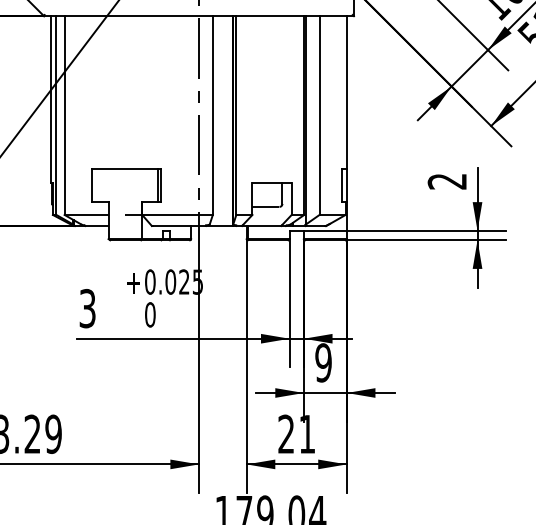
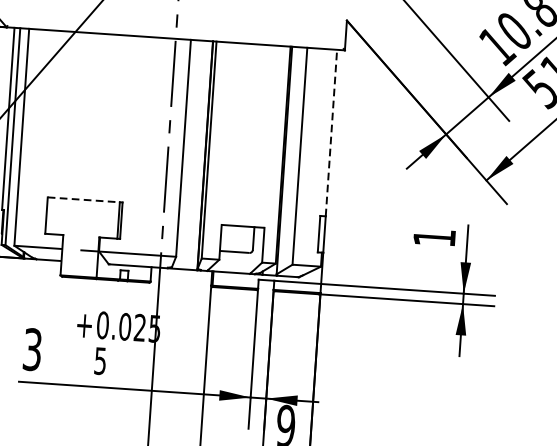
line: (346, 91) -> (331, 132), solid -> dashed
line: (125, 168) -> (84, 199), solid -> dashed
text: (446, 181) -> (433, 237), 2 -> 1
text: (150, 314) -> (100, 360), 0 -> 5

